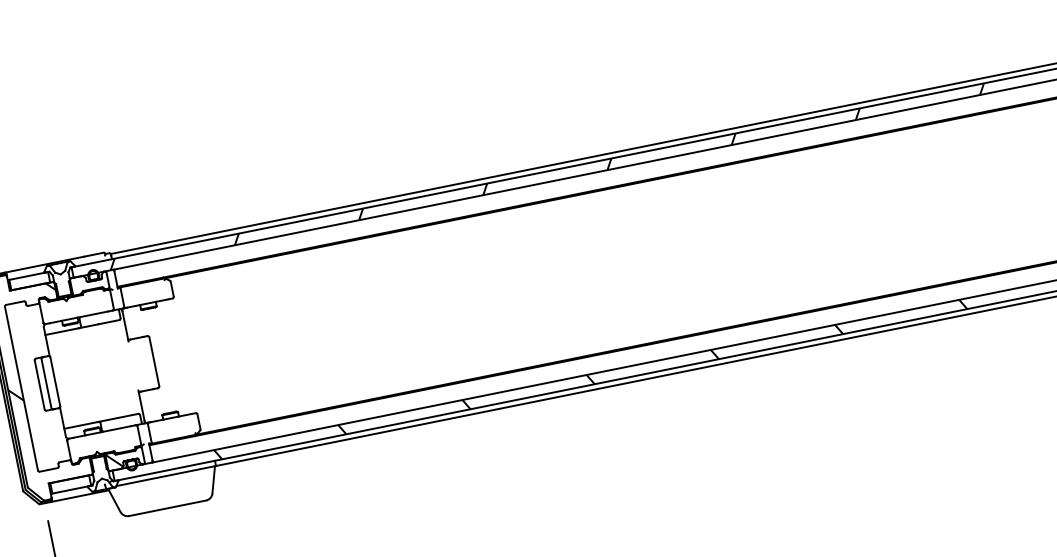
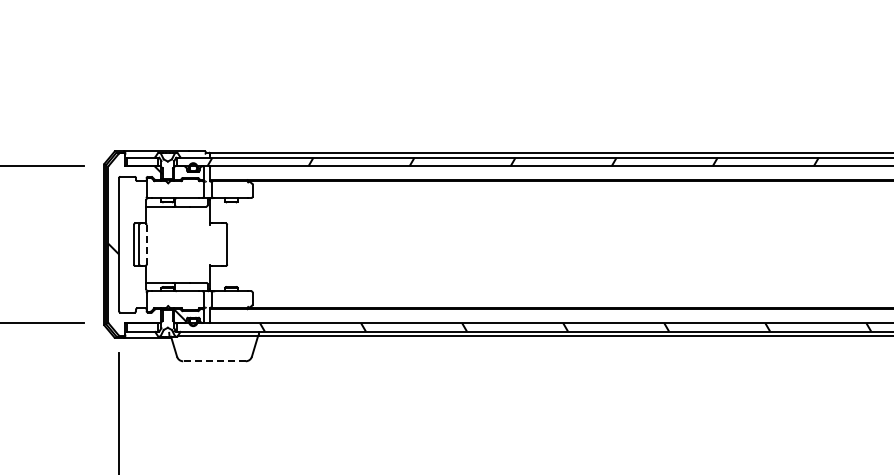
line: (55, 381) -> (146, 244), solid -> dashed
line: (167, 508) -> (214, 361), solid -> dashed

